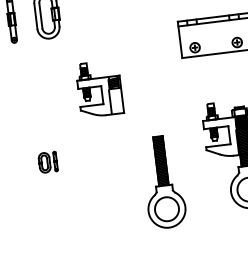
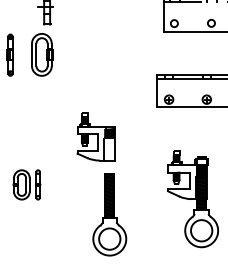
part: (98, 88) -> (95, 136), moved
part: (47, 162) -> (26, 184), size x1.67
part: (163, 181) -> (109, 214), moved

